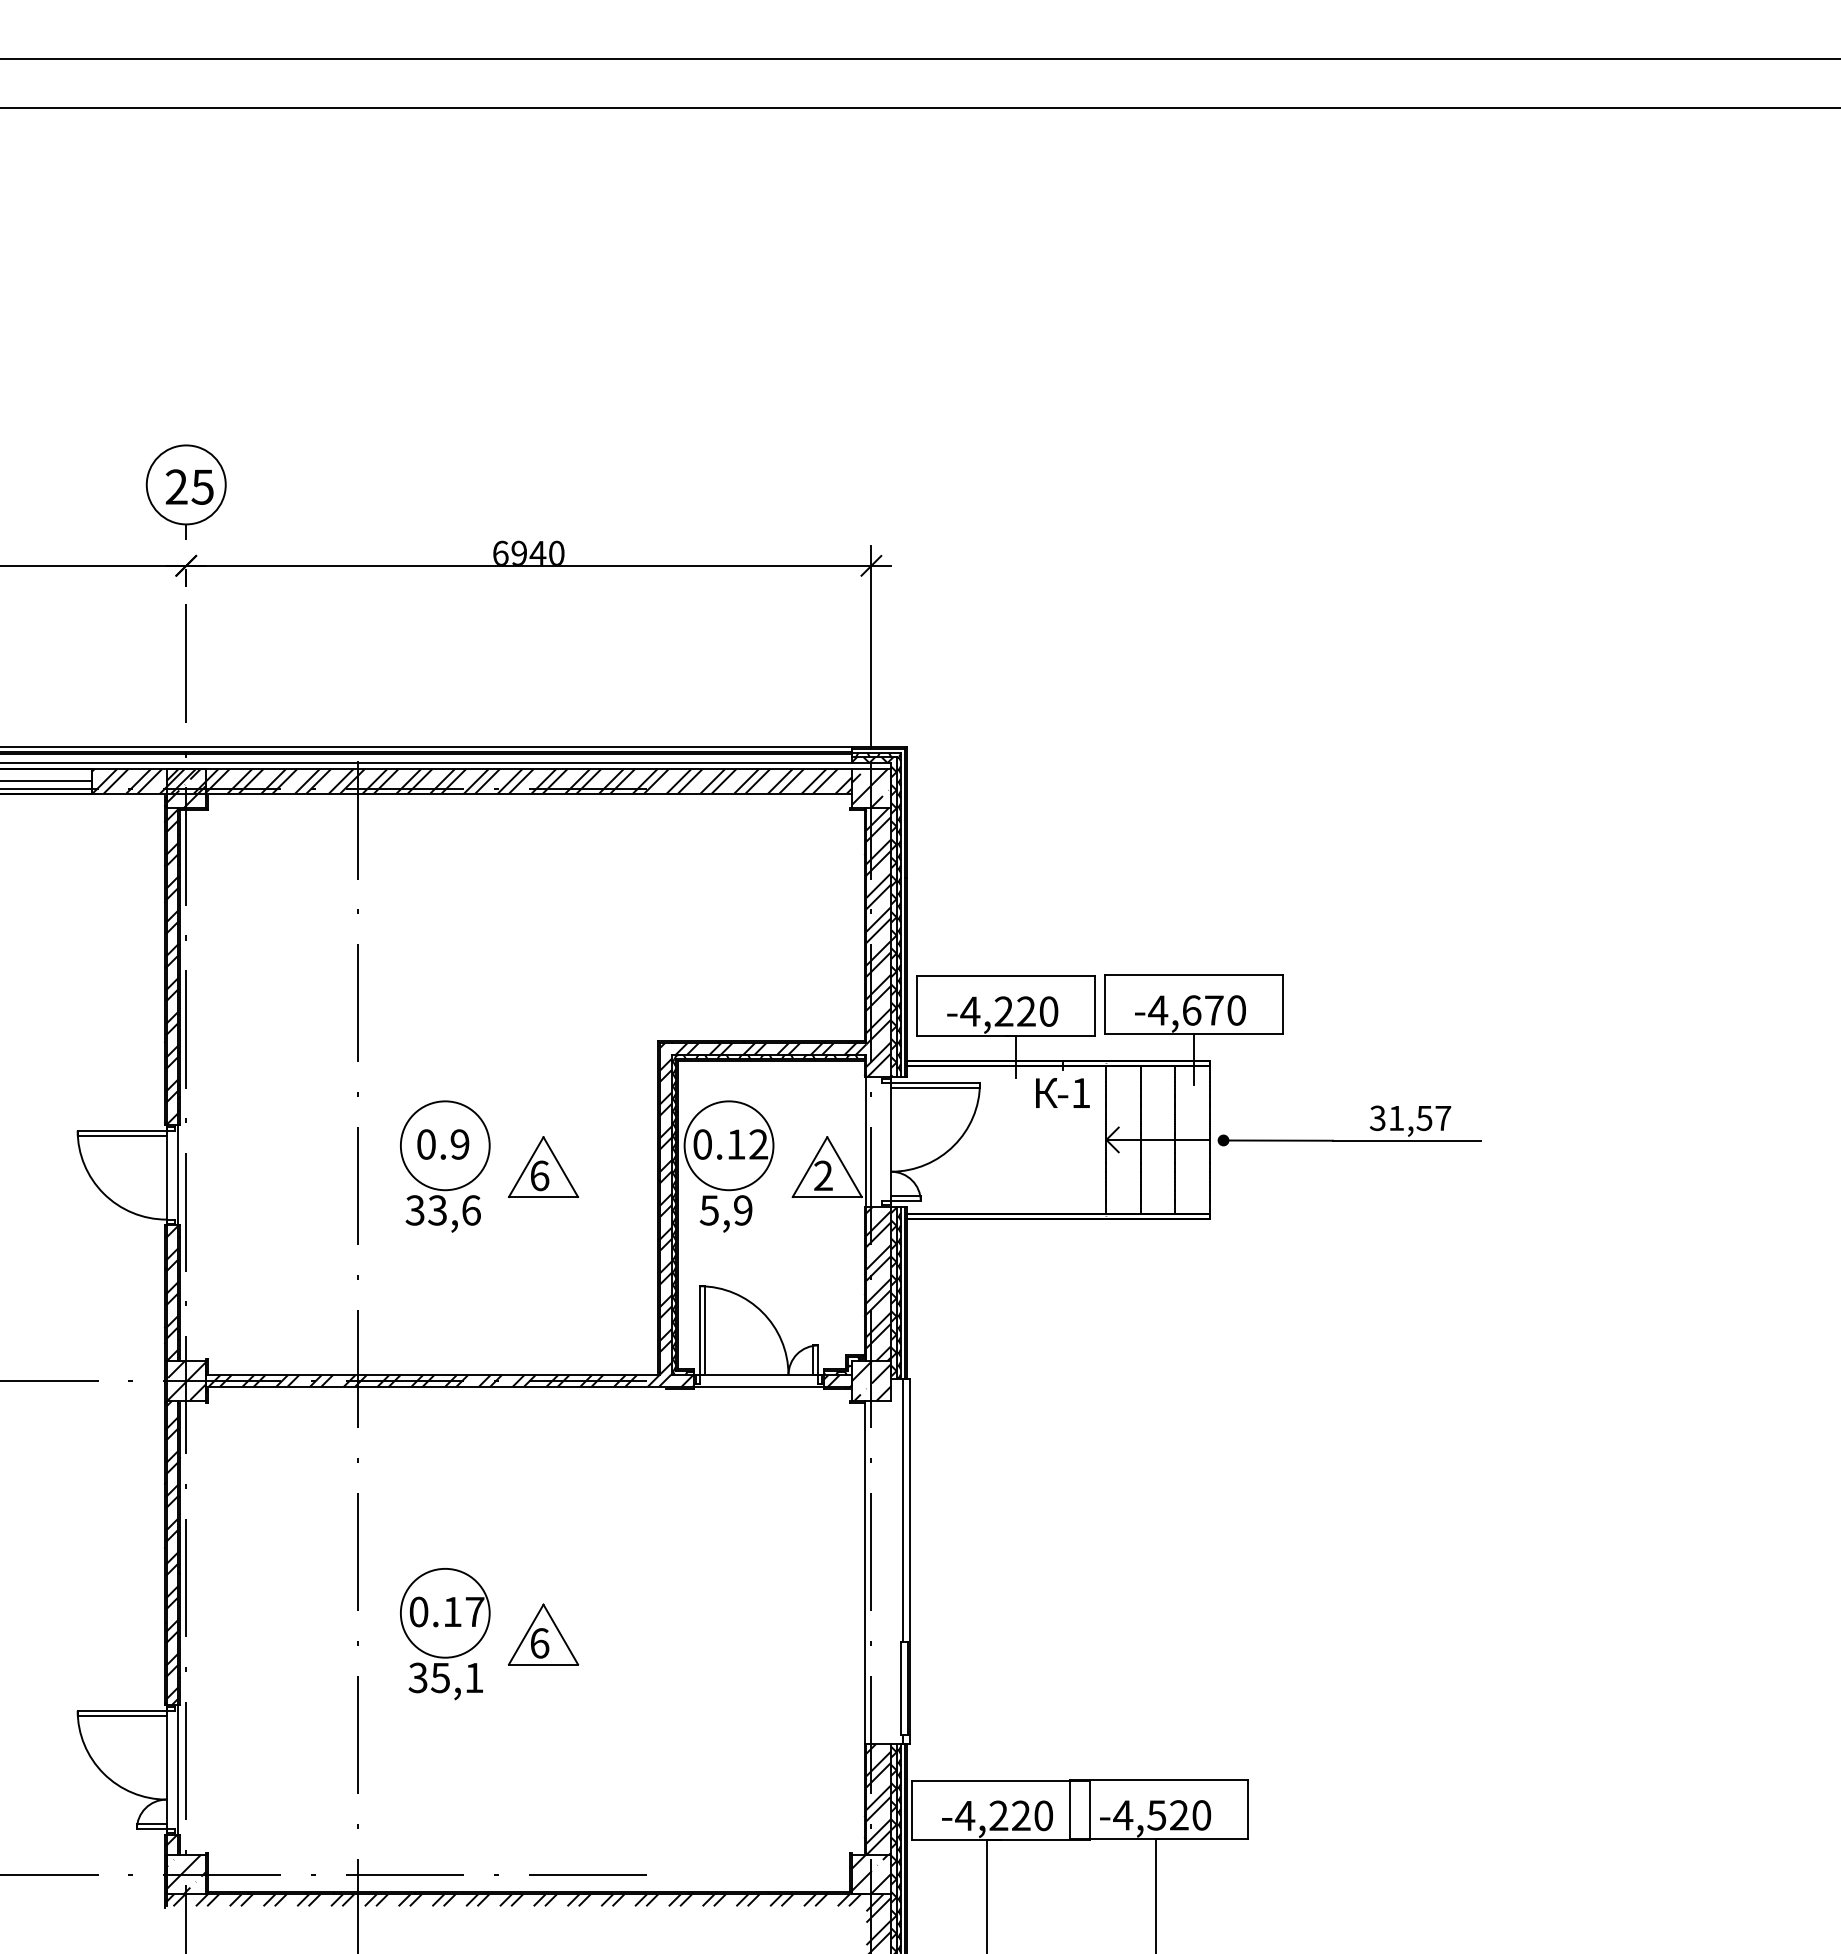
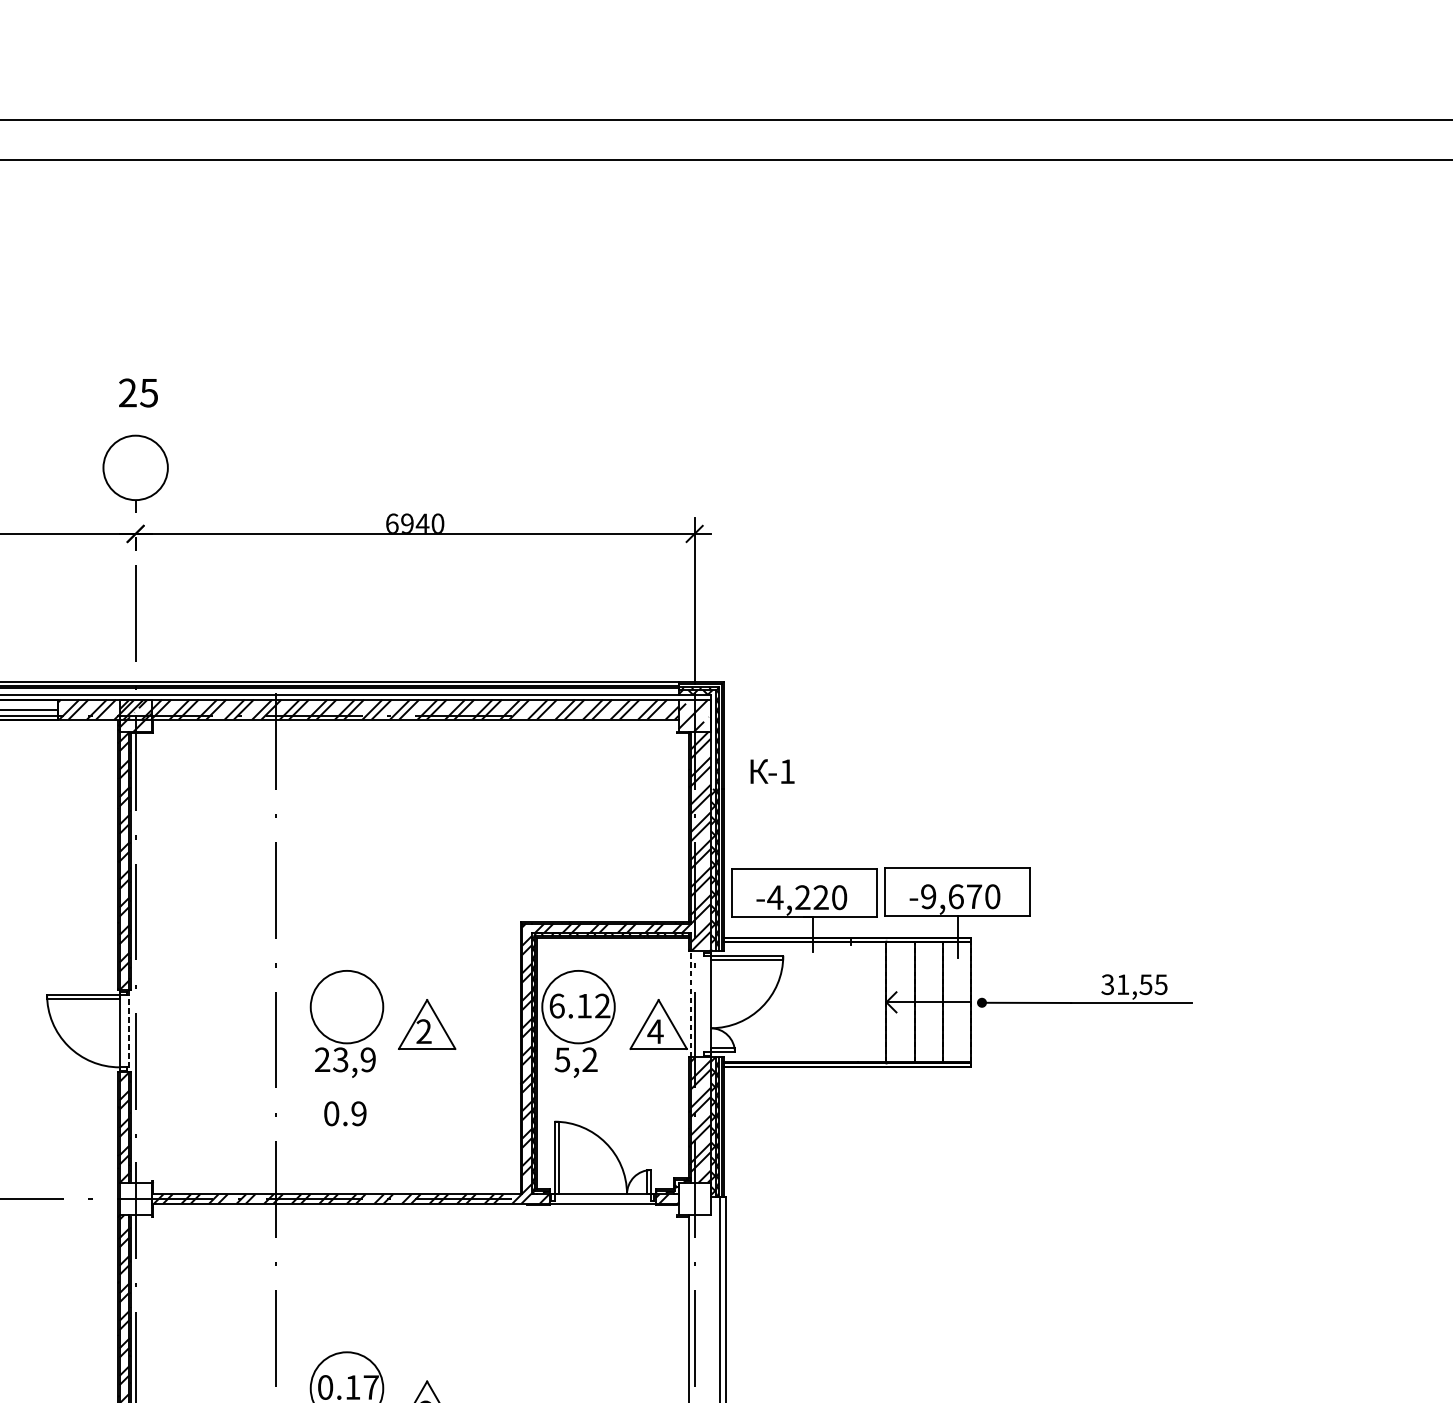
text: (189, 486) -> (138, 392), moved
hatch: (894, 822) -> (713, 743), removed
text: (1158, 1010) -> (928, 896), -4,670 -> -9,670
text: (1062, 1092) -> (772, 771), moved
text: (1443, 1118) -> (1161, 984), 31,57 -> 31,55
line: (866, 1141) -> (690, 1003), solid -> dashed
text: (443, 1144) -> (345, 1113), moved
text: (702, 1144) -> (556, 1006), 0.12 -> 6.12
line: (178, 1175) -> (129, 1031), solid -> dashed
text: (539, 1175) -> (423, 1031), 6 -> 2
text: (823, 1175) -> (655, 1031), 2 -> 4
text: (442, 1210) -> (344, 1059), 33,6 -> 23,9
text: (743, 1210) -> (590, 1059), 5,9 -> 5,2
hatch: (186, 1380) -> (135, 1198), removed
hatch: (871, 1380) -> (694, 1198), removed

